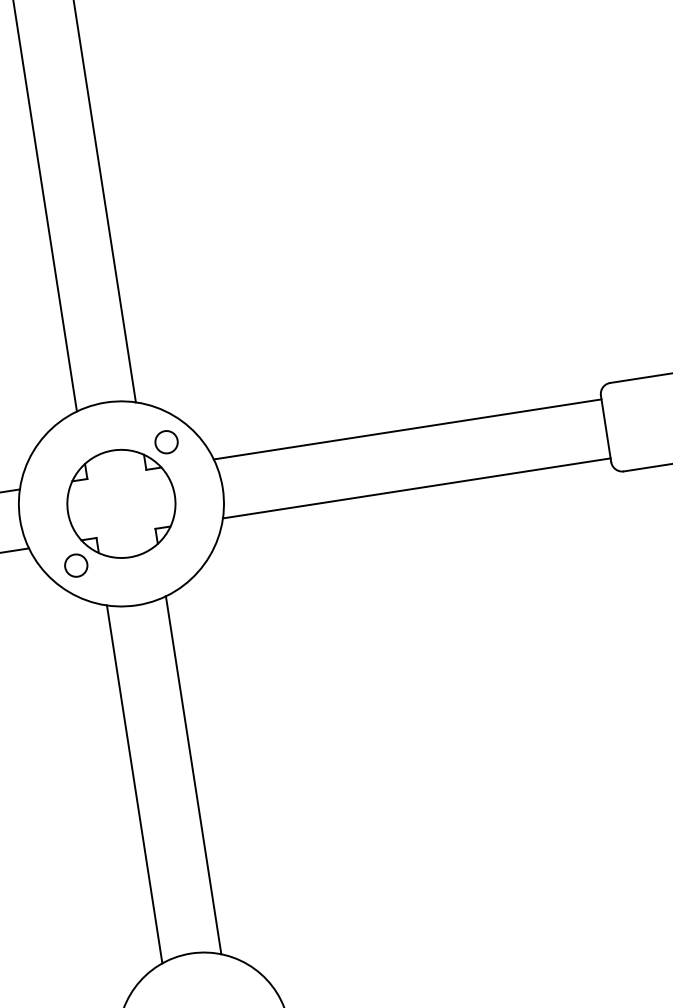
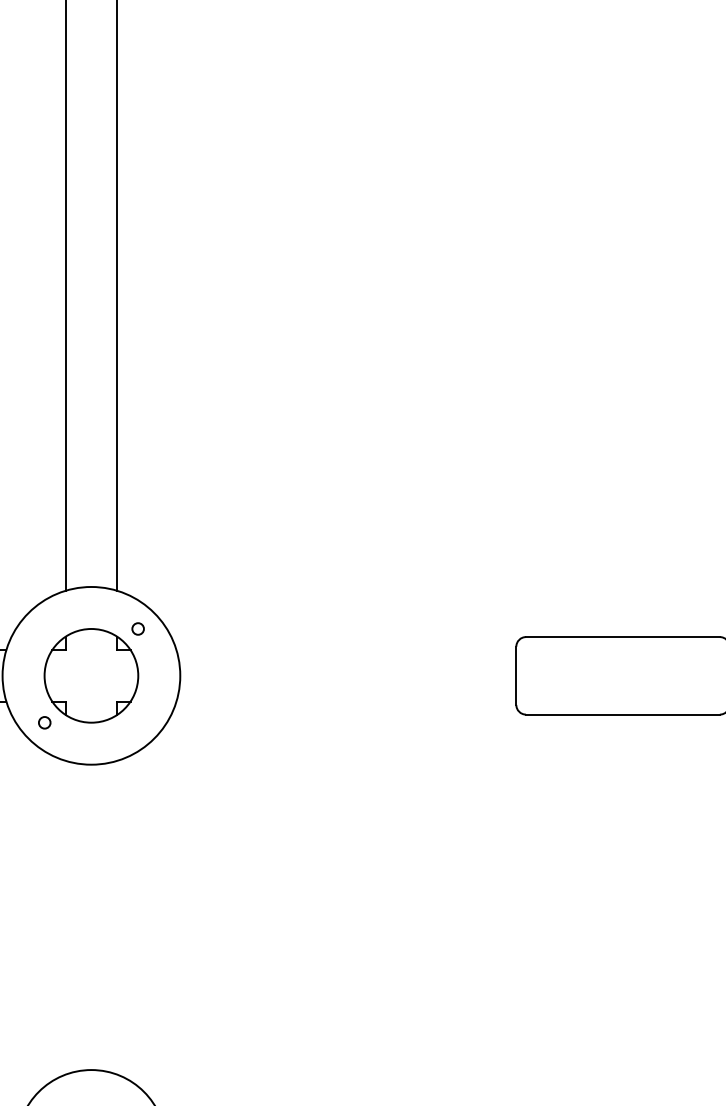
line: (407, 429) -> (346, 650), removed
circle: (165, 441) -> (137, 628), size x0.6
line: (416, 488) -> (346, 701), removed
circle: (76, 565) -> (44, 722), size x0.6
line: (193, 774) -> (117, 917), removed
line: (134, 784) -> (65, 917), removed

